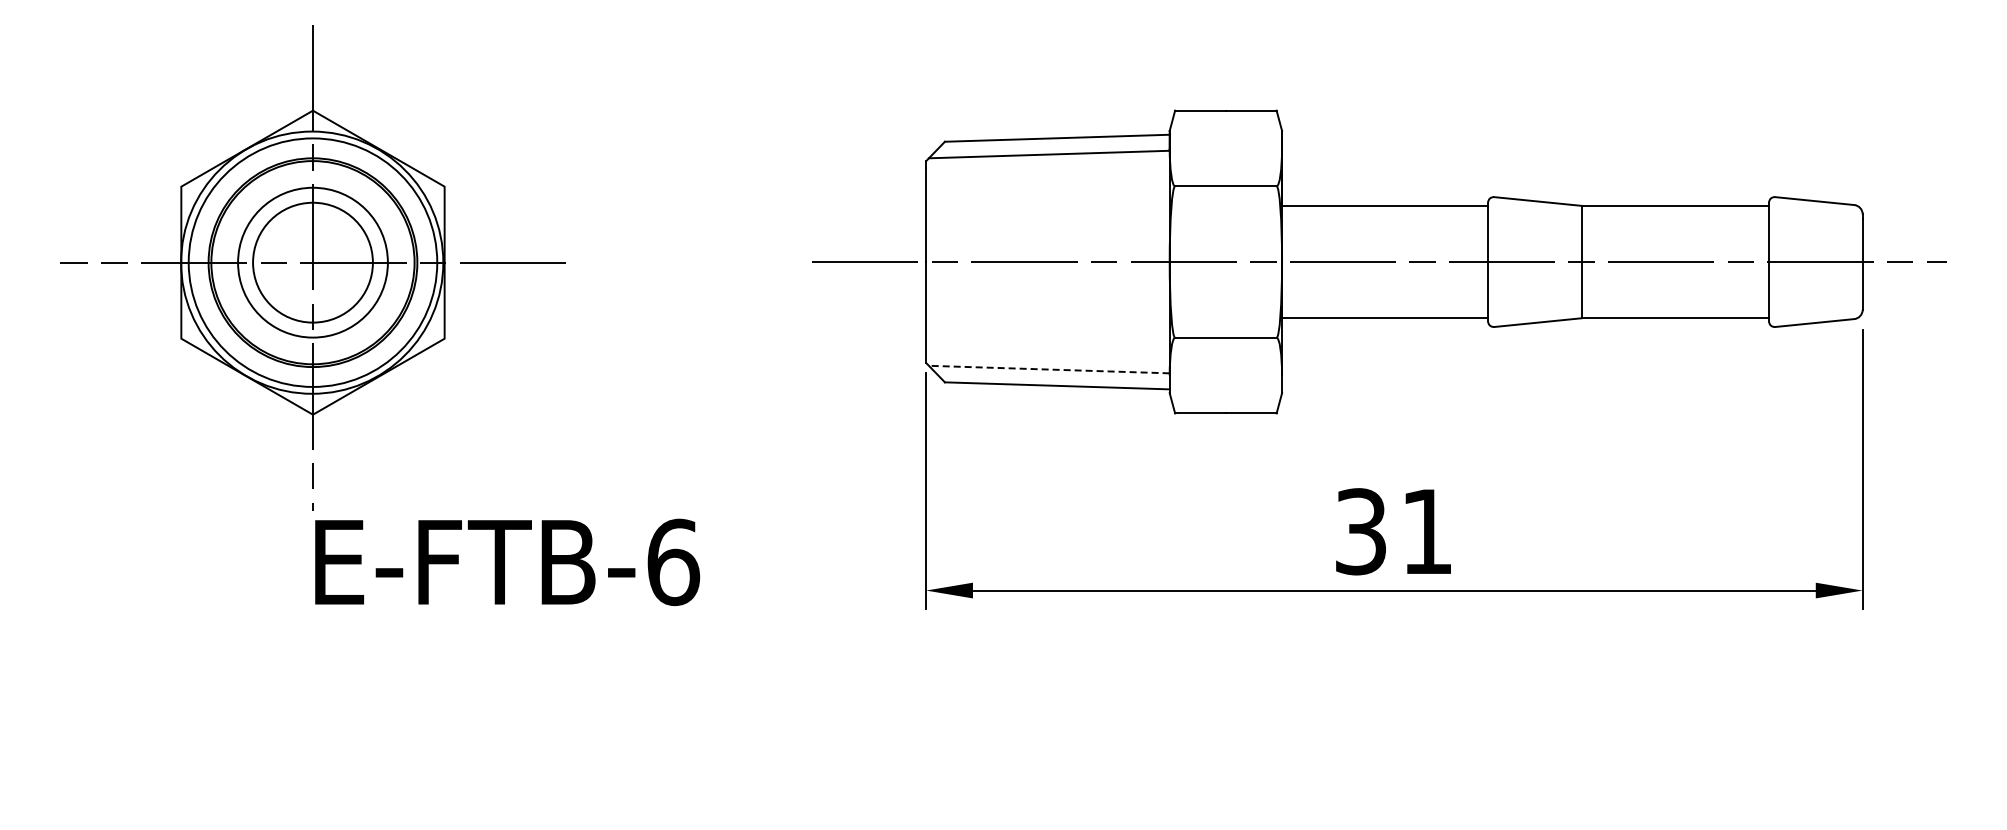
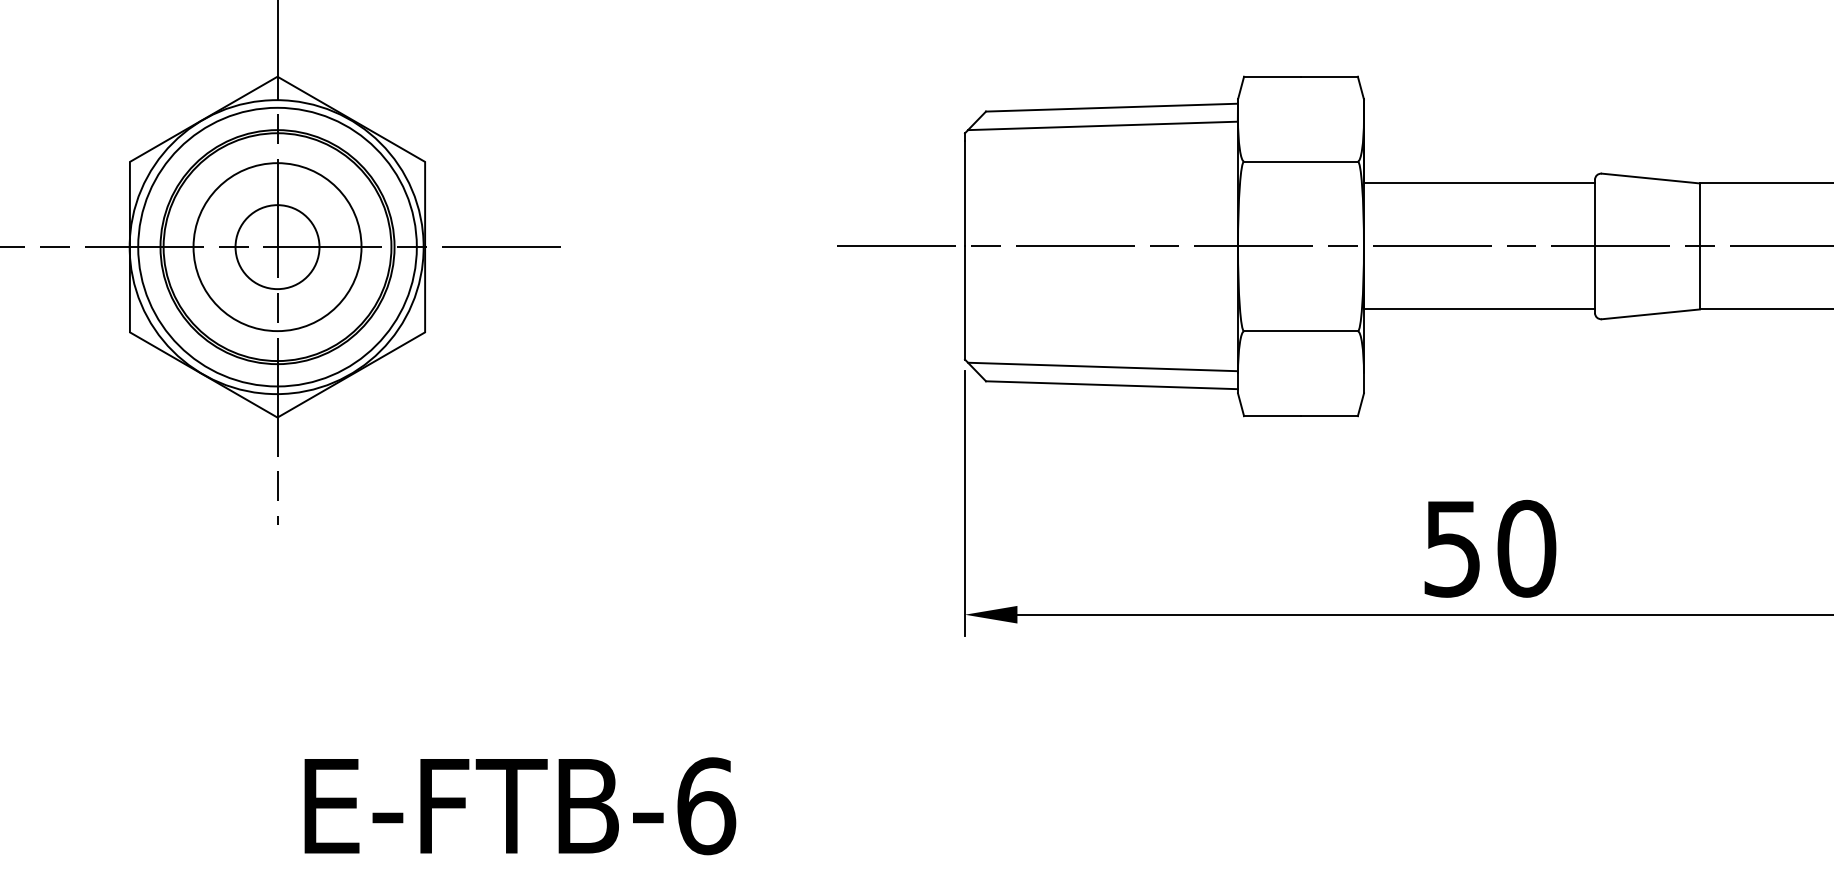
circle: (312, 262) -> (276, 246), size x0.62
line: (1048, 369) -> (1102, 366), dashed -> solid
text: (1394, 531) -> (1490, 548), 31 -> 50
text: (507, 562) -> (520, 806), moved

